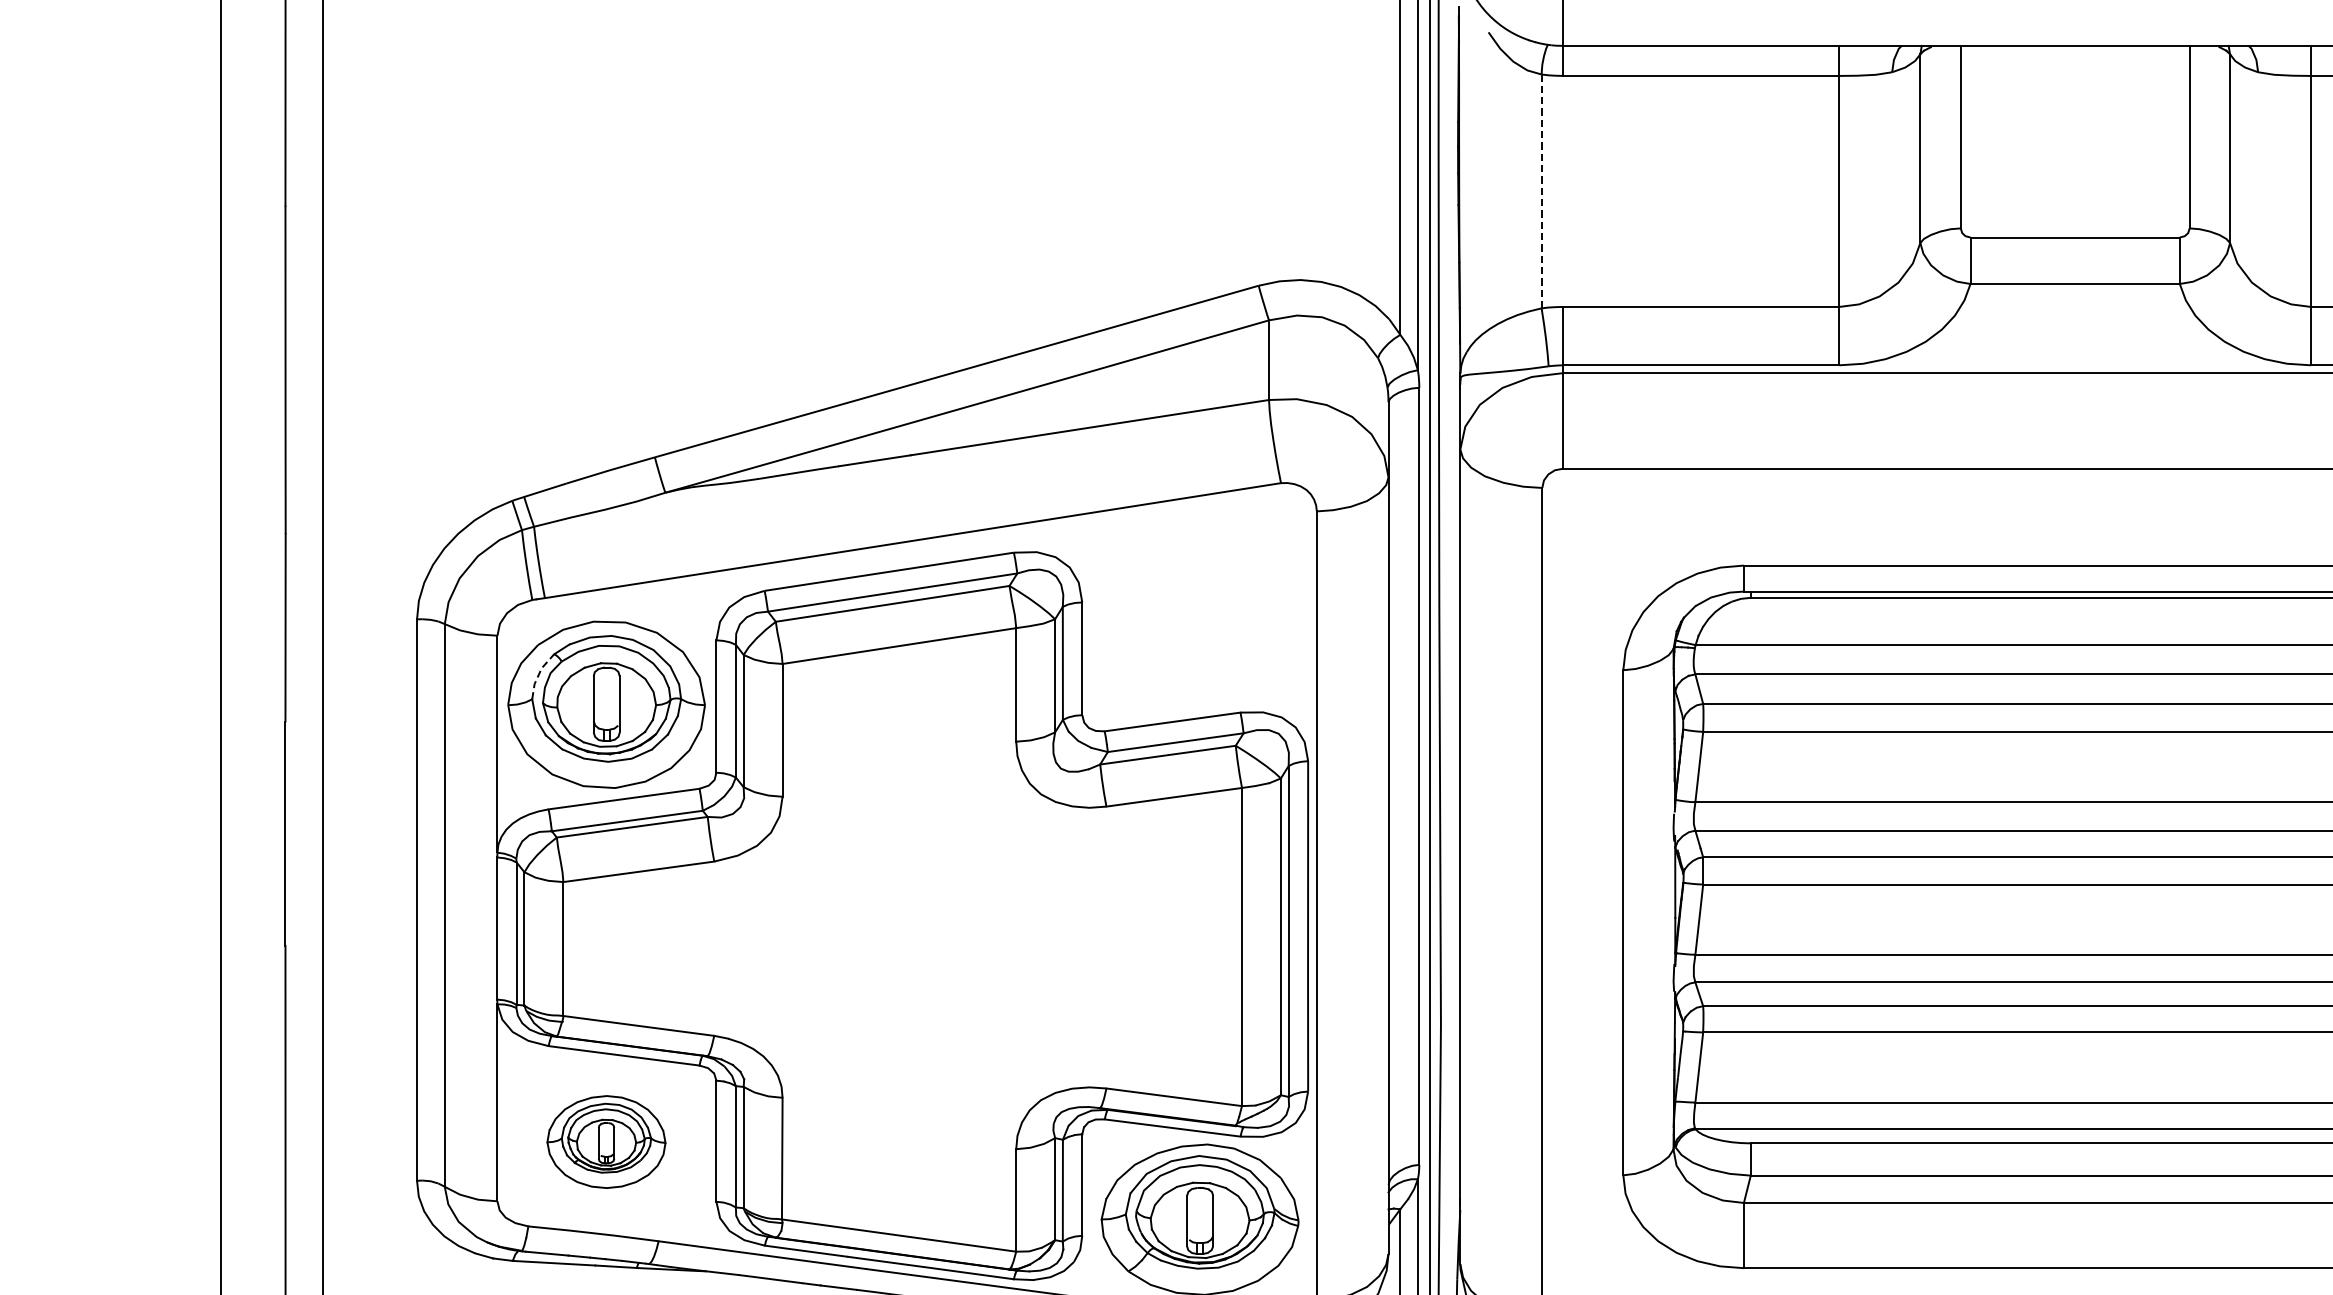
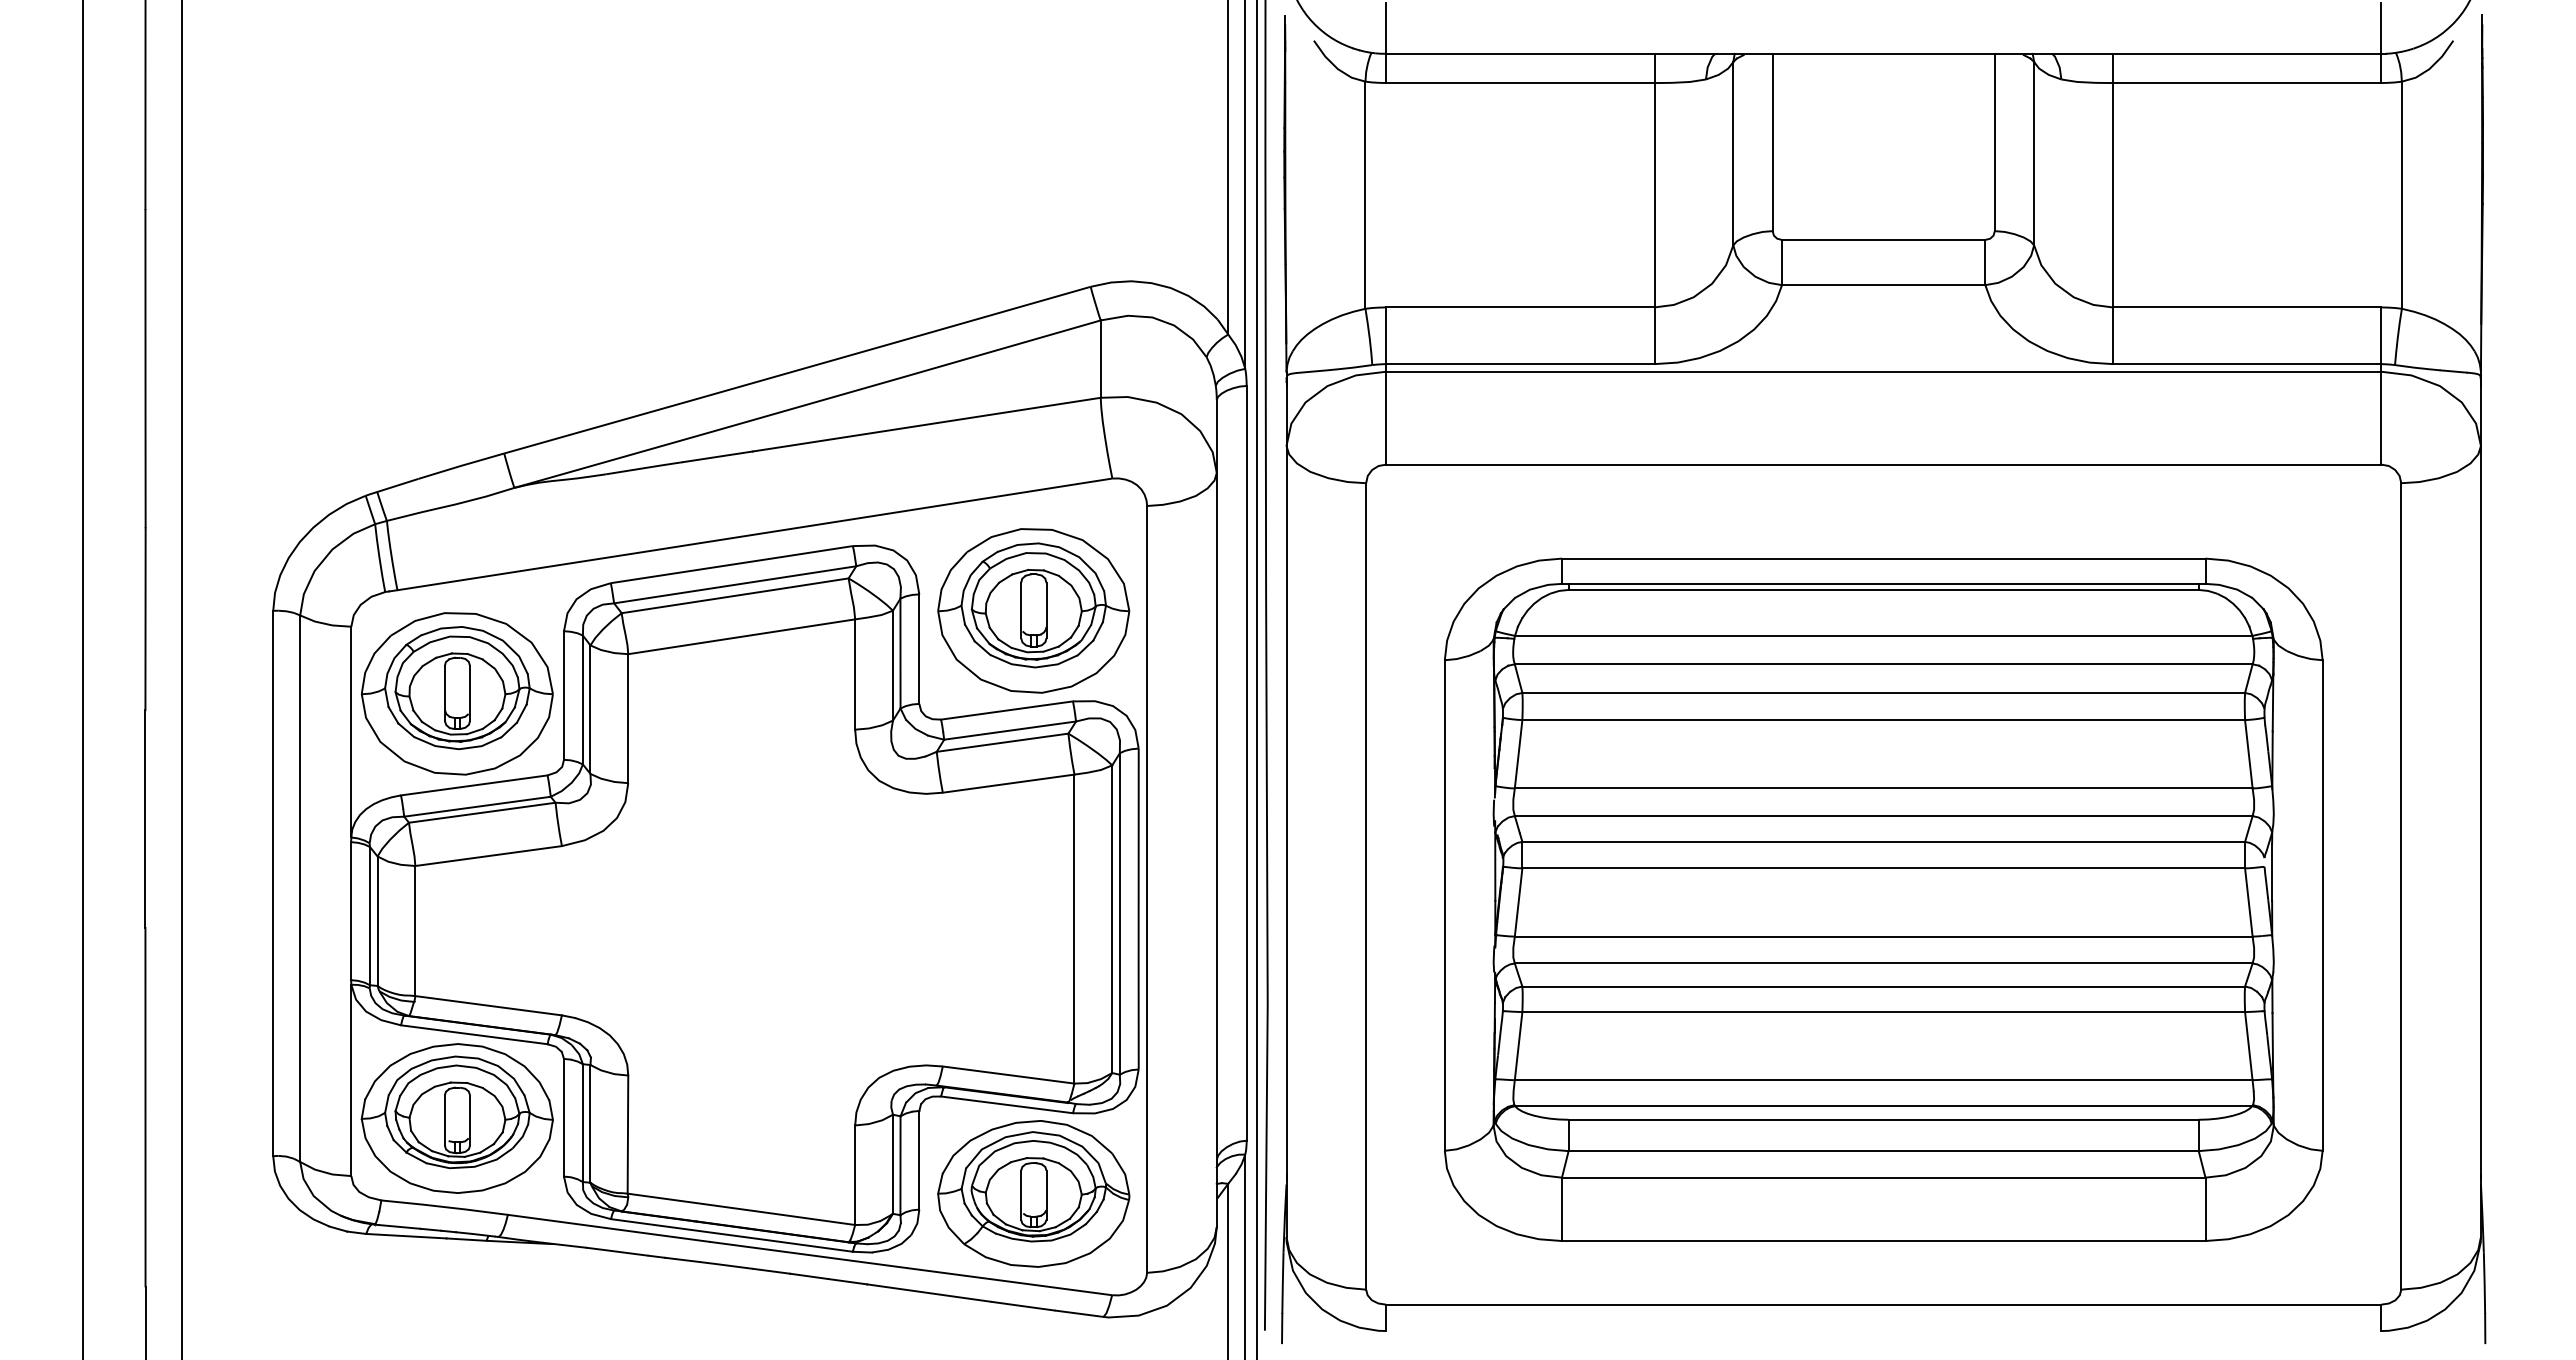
line: (1541, 191) -> (1365, 195), dashed -> solid
part: (1199, 619) -> (1033, 610), added
line: (538, 673) -> (391, 663), dashed -> solid
part: (605, 1142) -> (456, 1118), size x1.67

